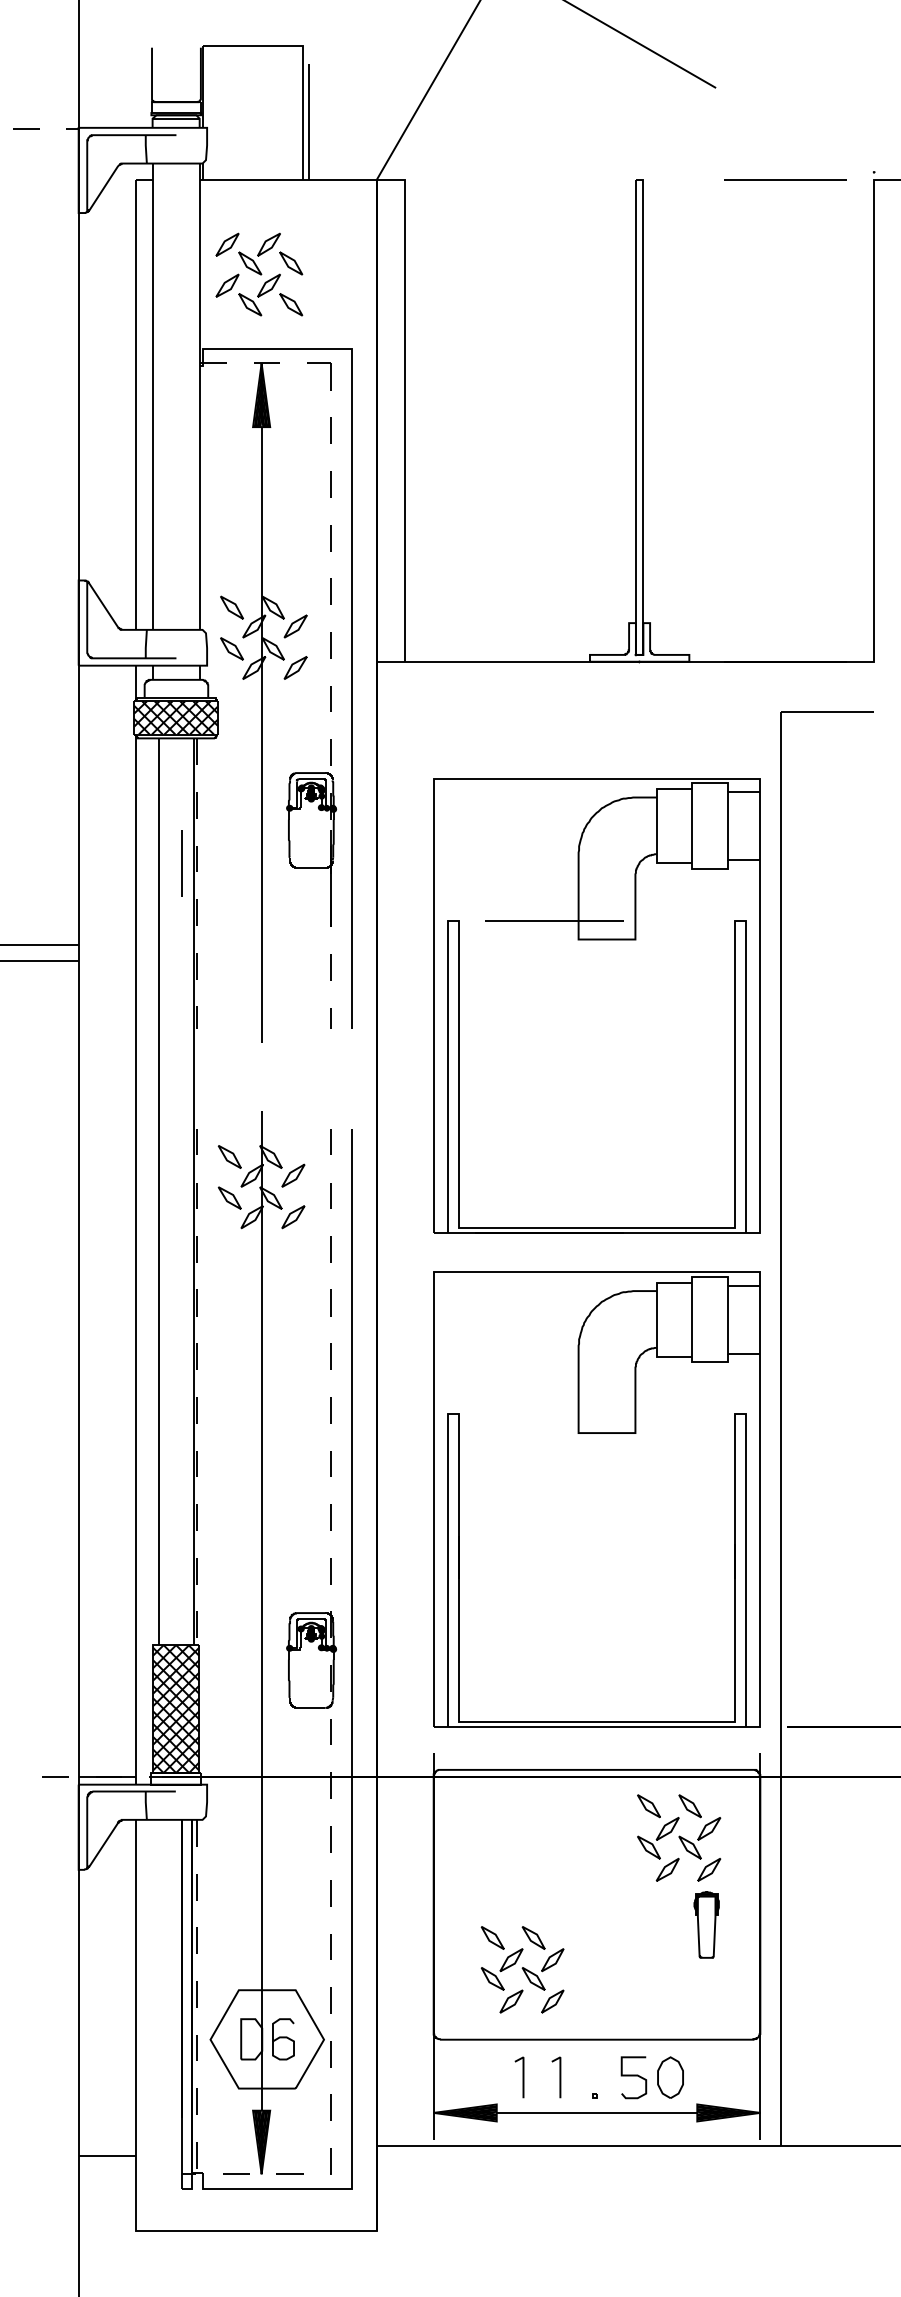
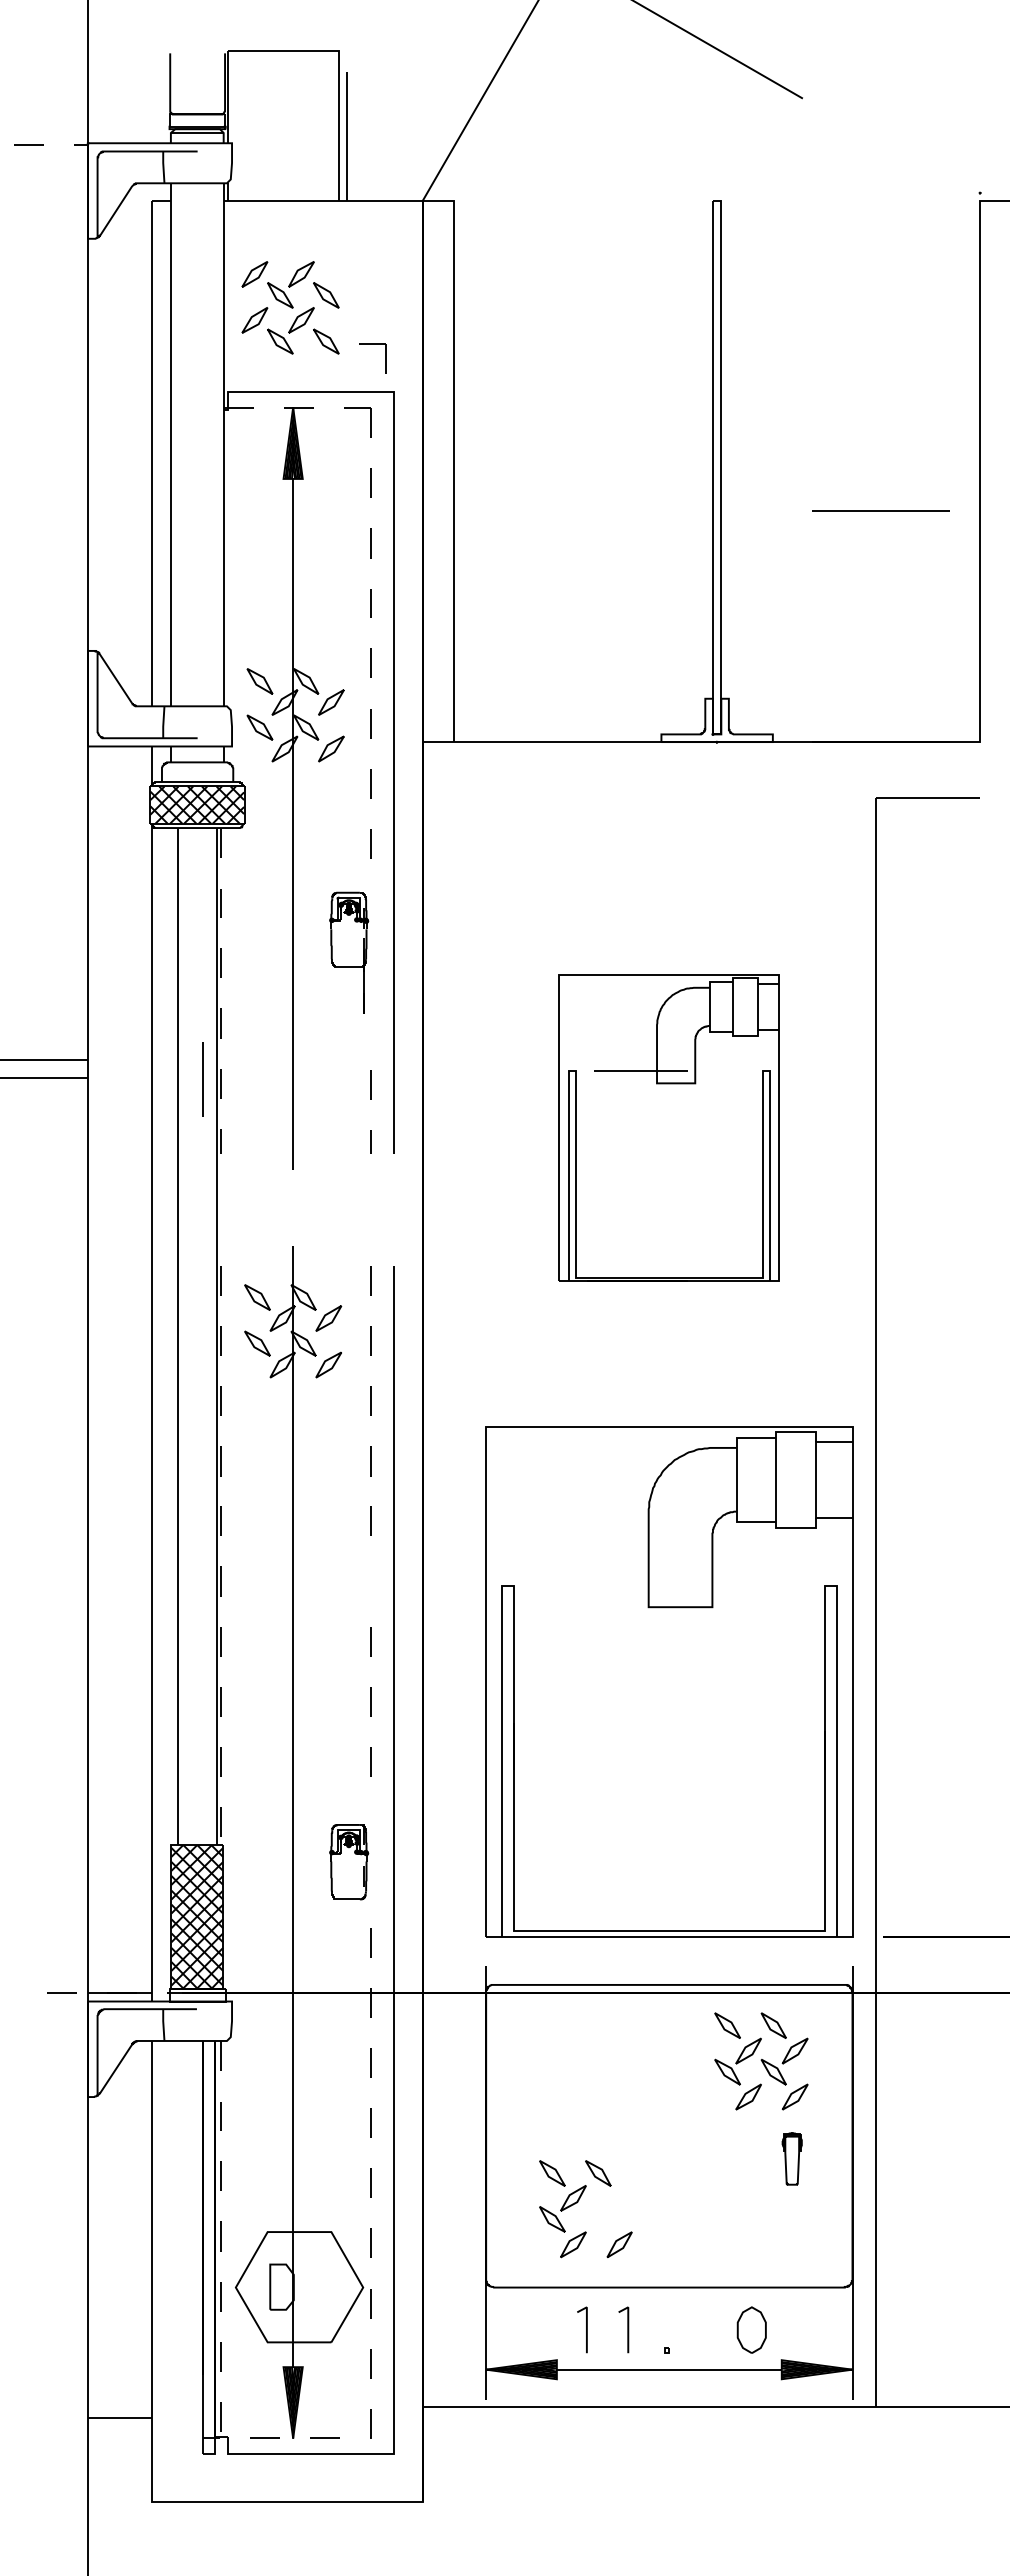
line: (785, 178) -> (880, 510), moved
part: (343, 319) -> (385, 358), added
part: (310, 849) -> (348, 952), size x0.7
line: (180, 863) -> (202, 1079), moved
part: (597, 1005) -> (669, 1127), size x0.6
line: (330, 1410) -> (370, 1581), removed
part: (310, 1659) -> (348, 1861), size x0.7
part: (705, 1924) -> (791, 2158), size x0.7
part: (542, 1969) -> (608, 2208), removed
curve: (283, 2037) -> (317, 2285), removed
curve: (633, 2076) -> (710, 2328), removed

